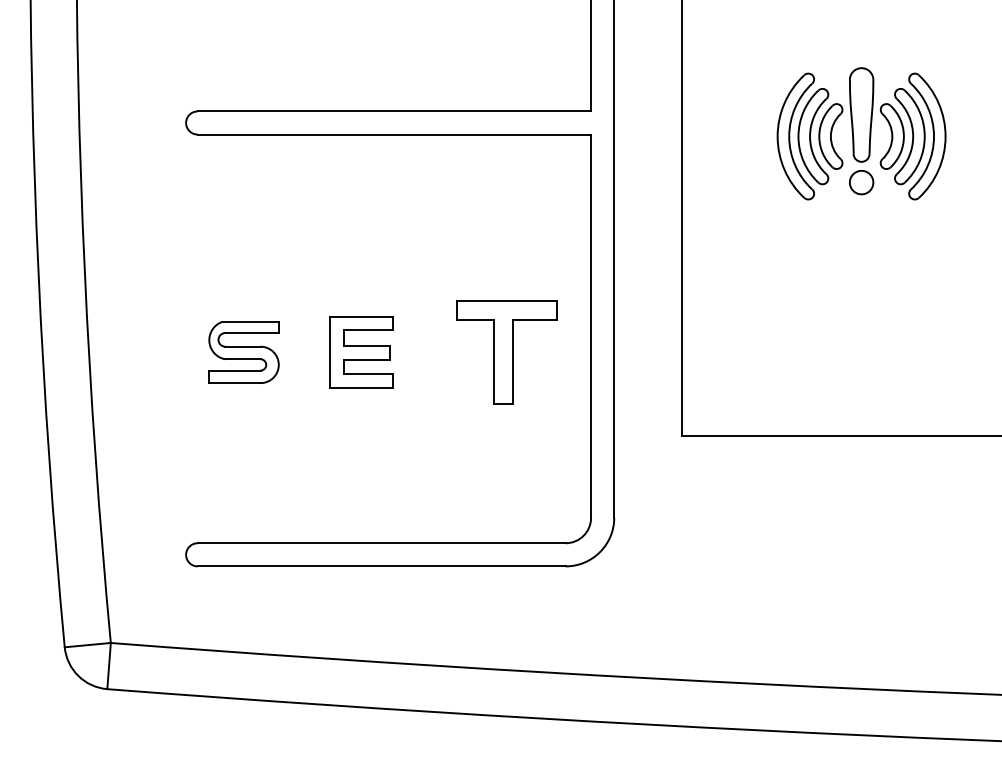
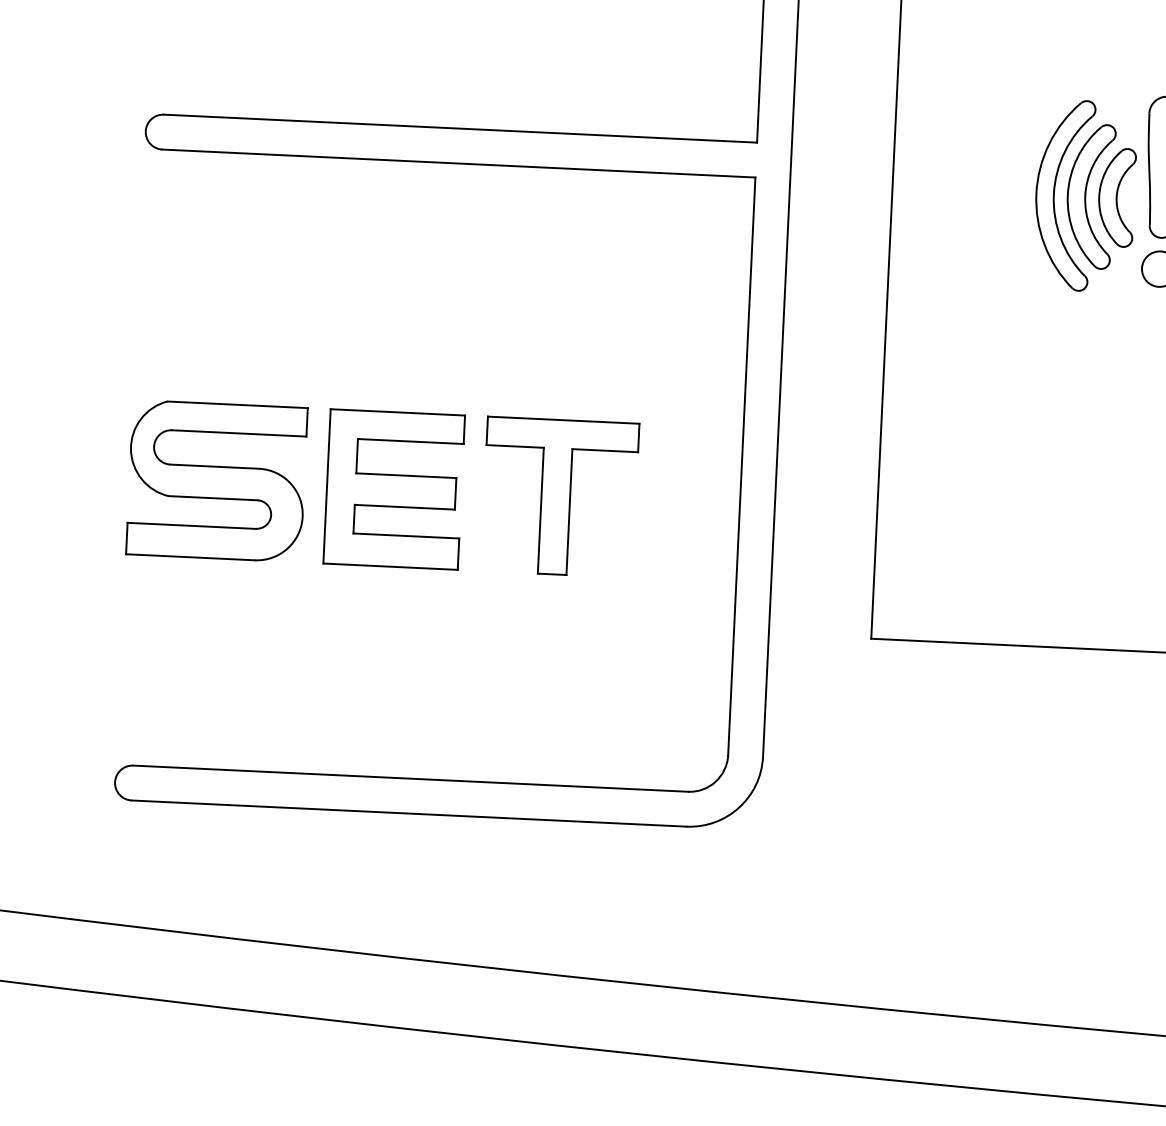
part: (243, 352) -> (215, 481), size x1.67
part: (361, 352) -> (393, 489), size x1.43
part: (506, 352) -> (559, 497), moved

